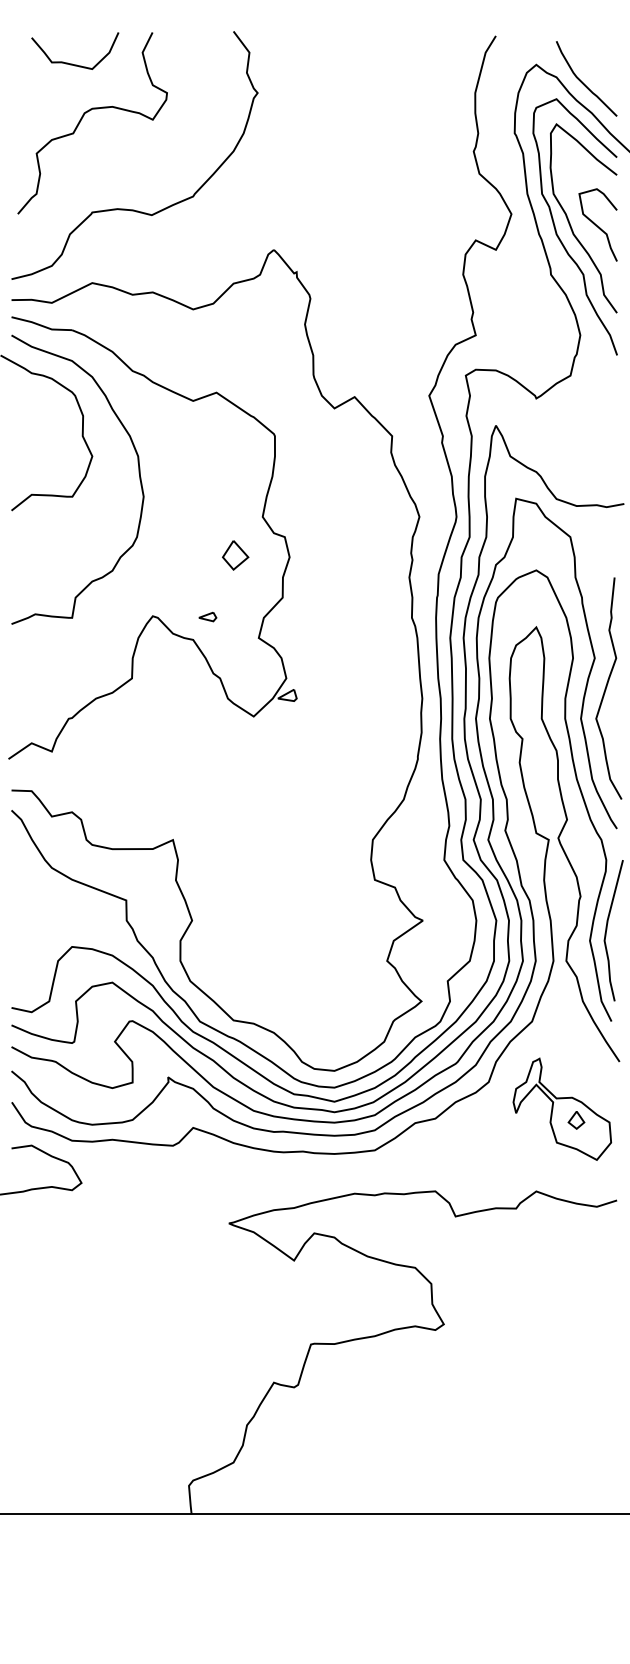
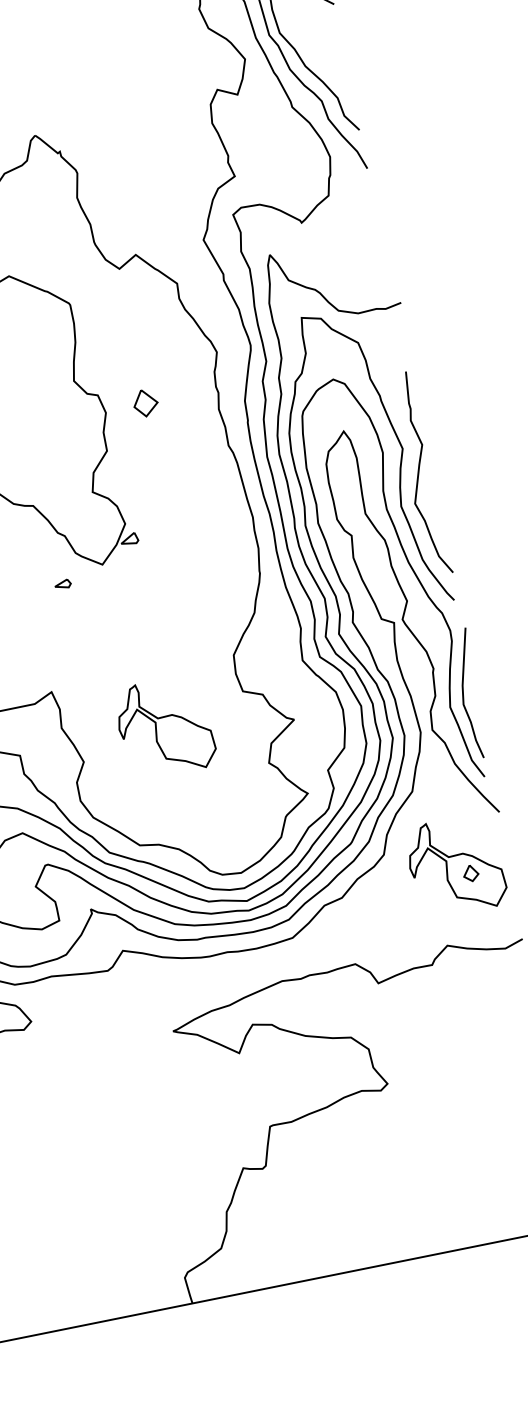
curve: (596, 224) -> (324, 53), removed
part: (235, 555) -> (145, 403), moved
part: (207, 616) -> (62, 584), moved
part: (285, 900) -> (165, 726), added

